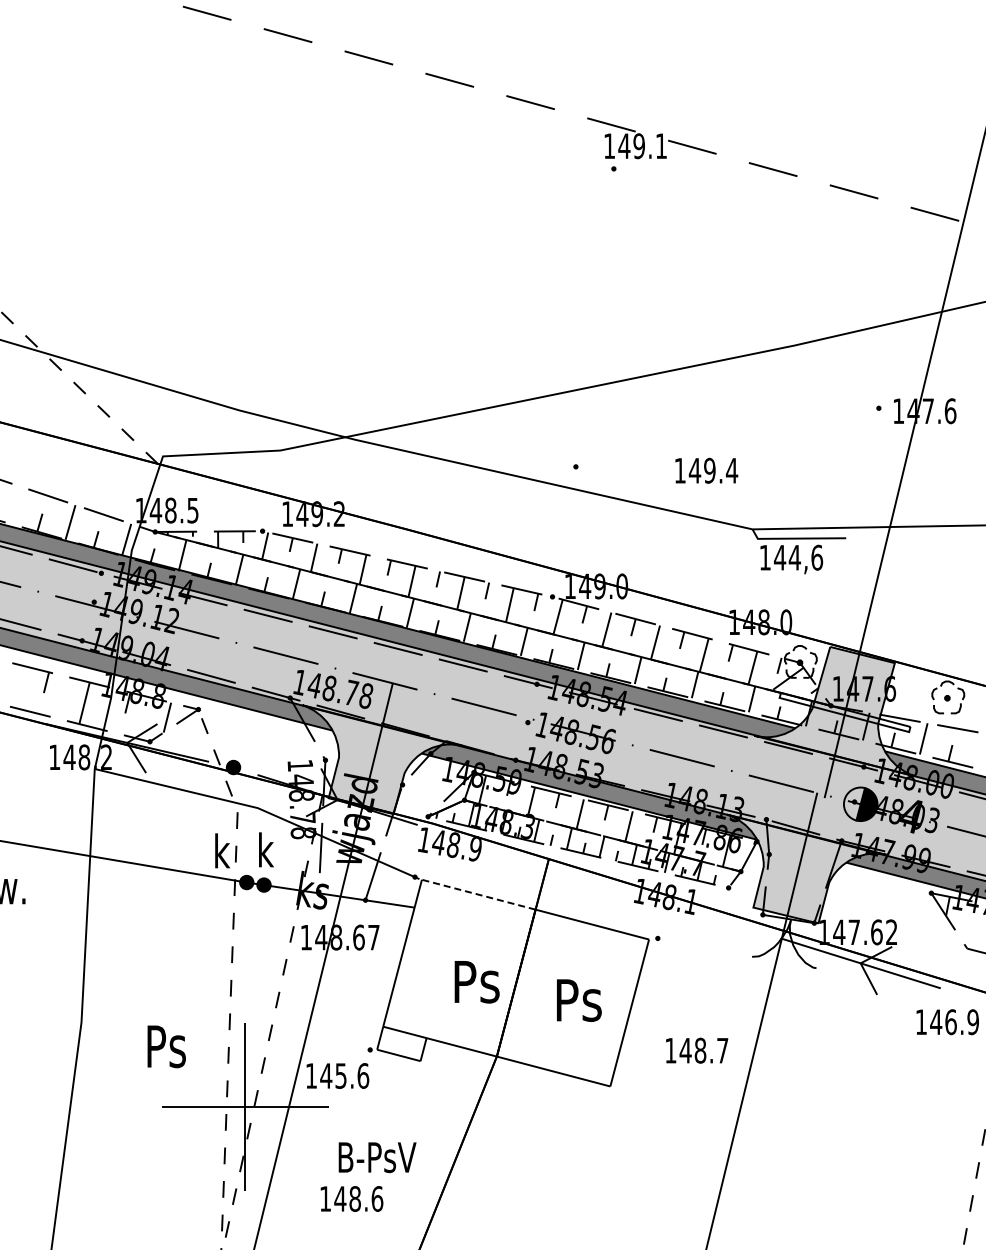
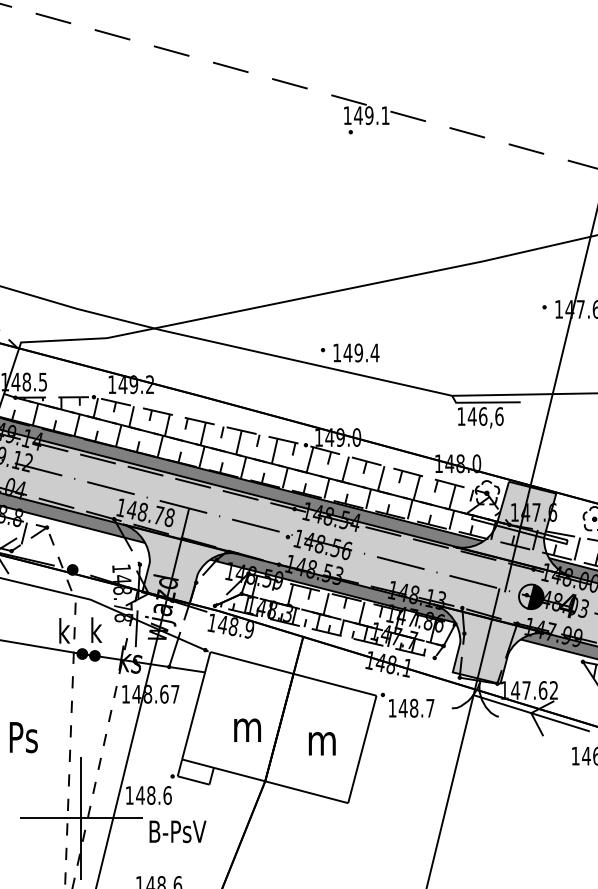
text: (706, 470) -> (356, 352), moved
text: (794, 557) -> (482, 416), 144,6 -> 146,6
line: (478, 894) -> (251, 662), dashed -> solid
text: (476, 982) -> (250, 727), Ps -> m
text: (578, 1000) -> (324, 740), Ps -> m
text: (166, 1046) -> (23, 737), moved
text: (697, 1050) -> (411, 708), moved
text: (340, 1075) -> (150, 795), 145.6 -> 148.6
text: (377, 1157) -> (177, 831), moved

